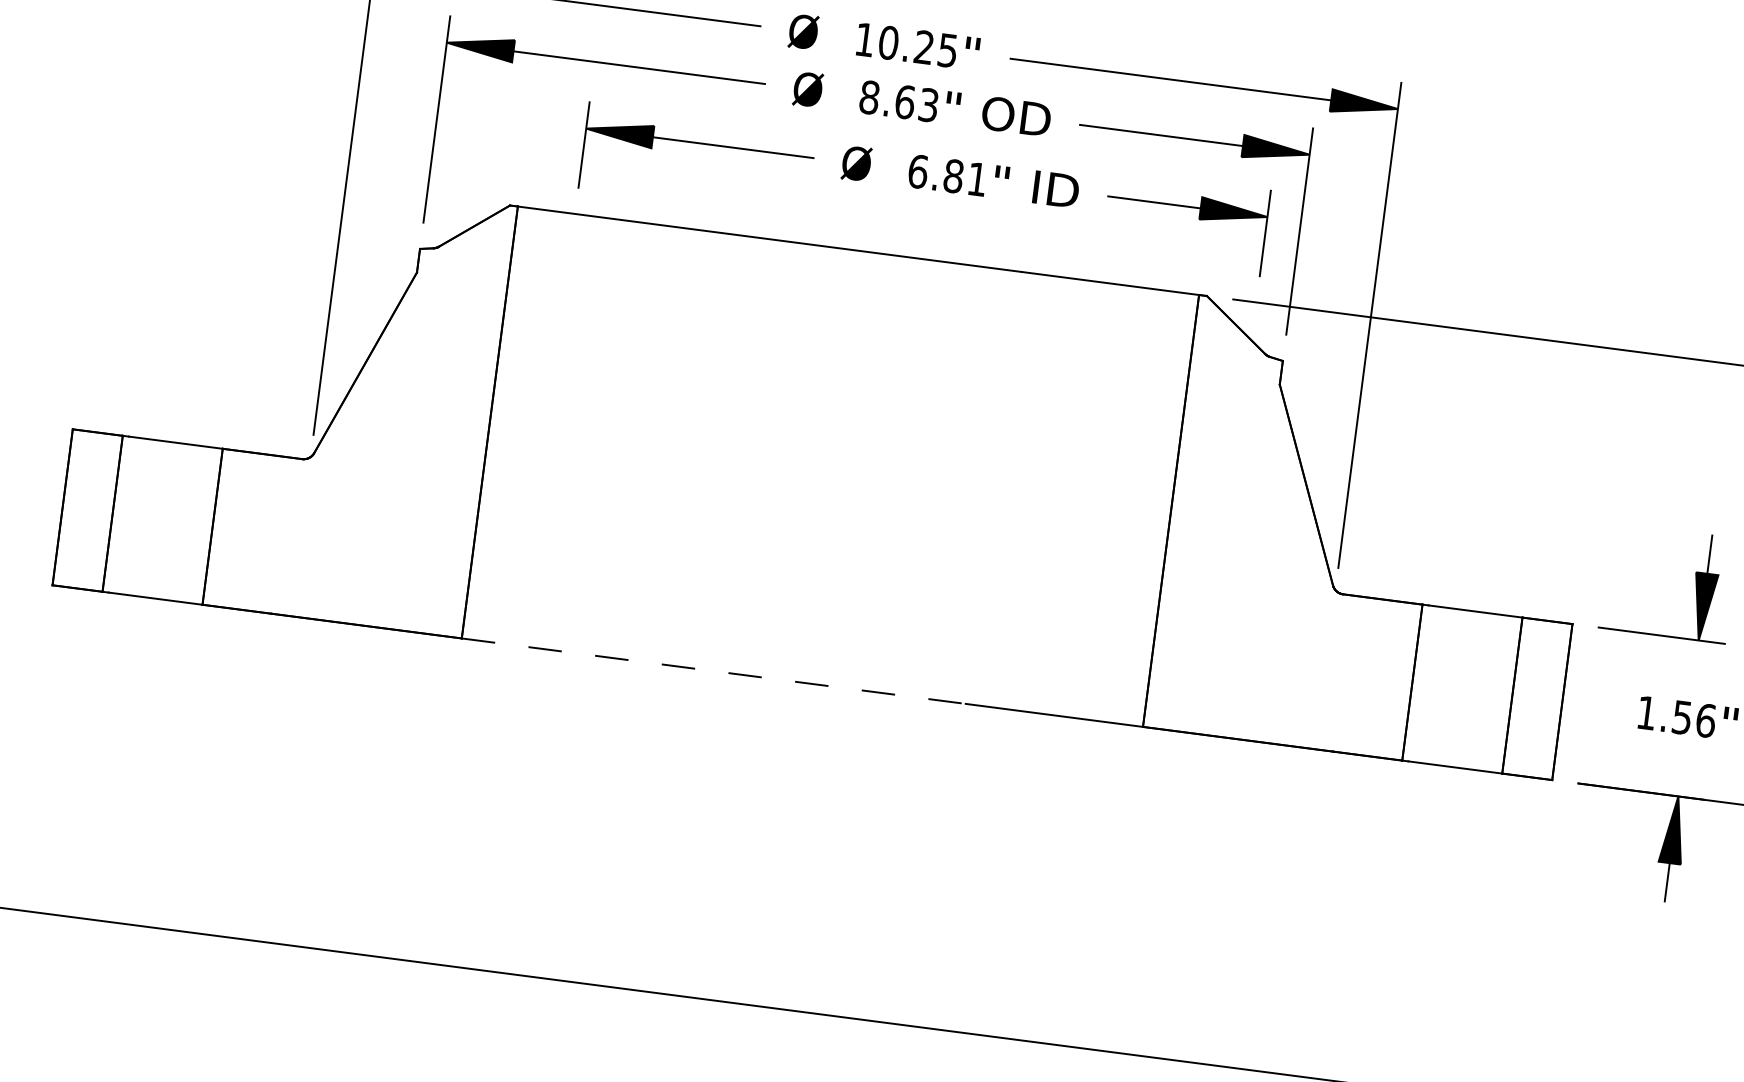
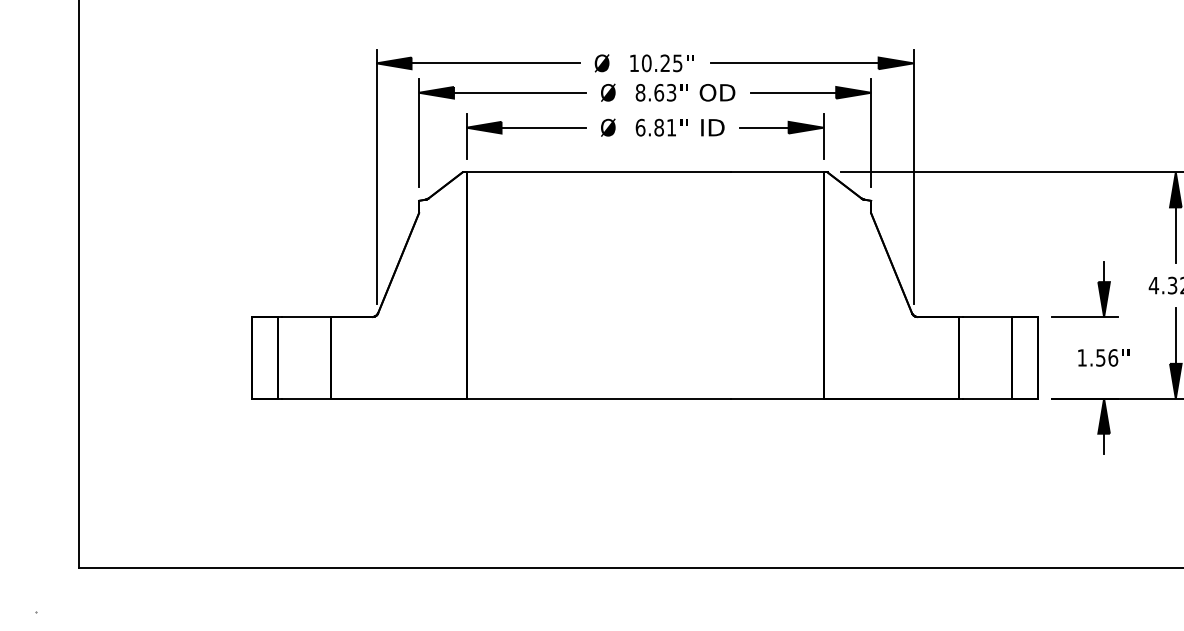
part: (925, 189) -> (645, 136), moved
line: (715, 670) -> (599, 398), dashed -> solid

